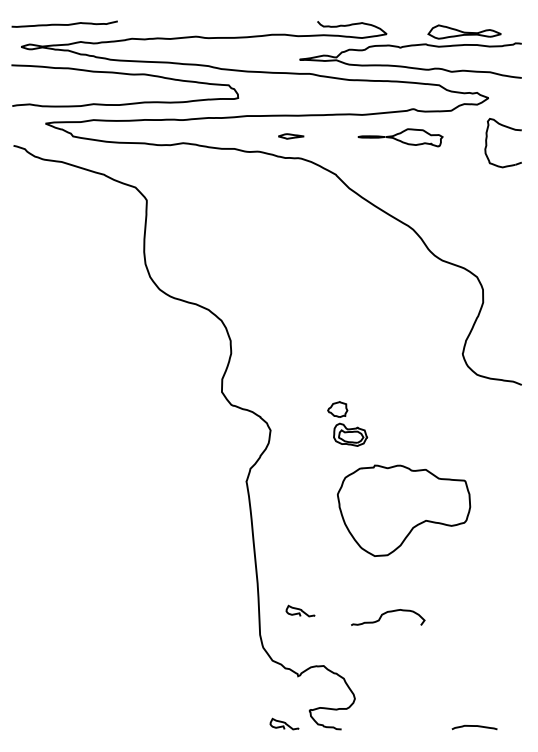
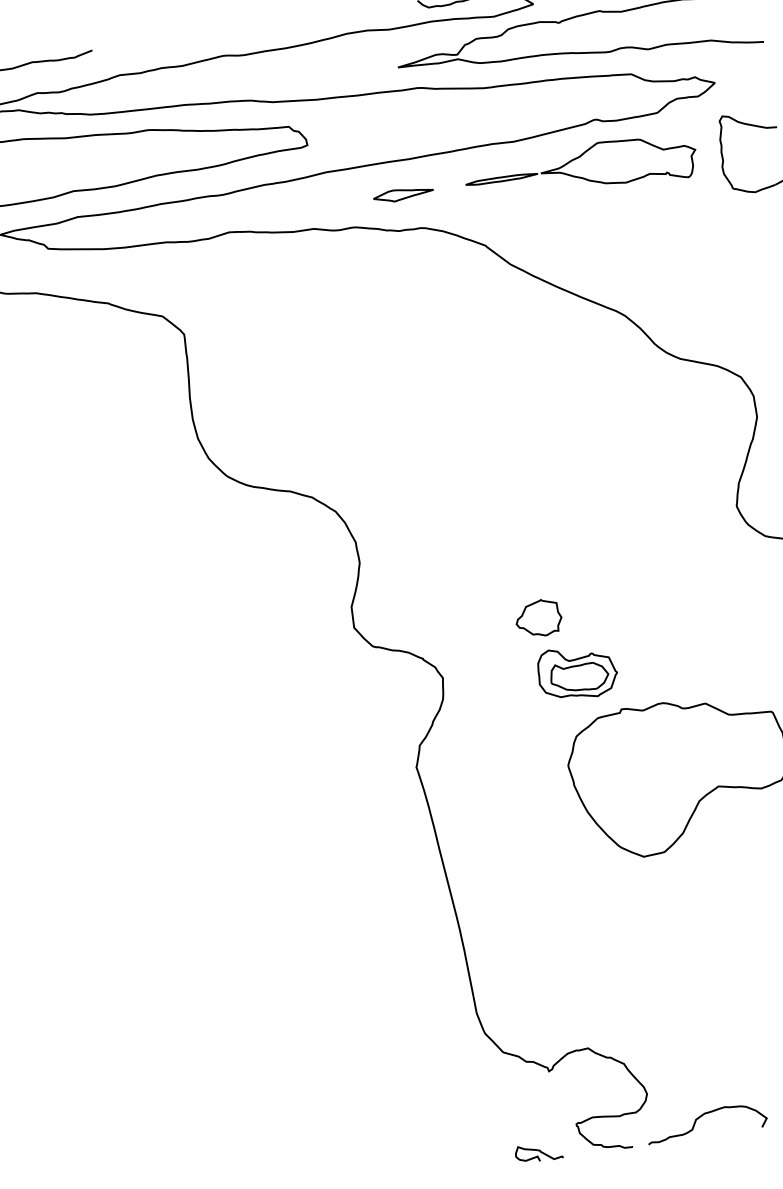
part: (290, 136) -> (402, 194), size x1.43
part: (400, 137) -> (581, 169), size x1.67
part: (347, 423) -> (566, 647), size x1.43
curve: (300, 610) -> (536, 963), removed
curve: (386, 613) -> (703, 1116), moved

